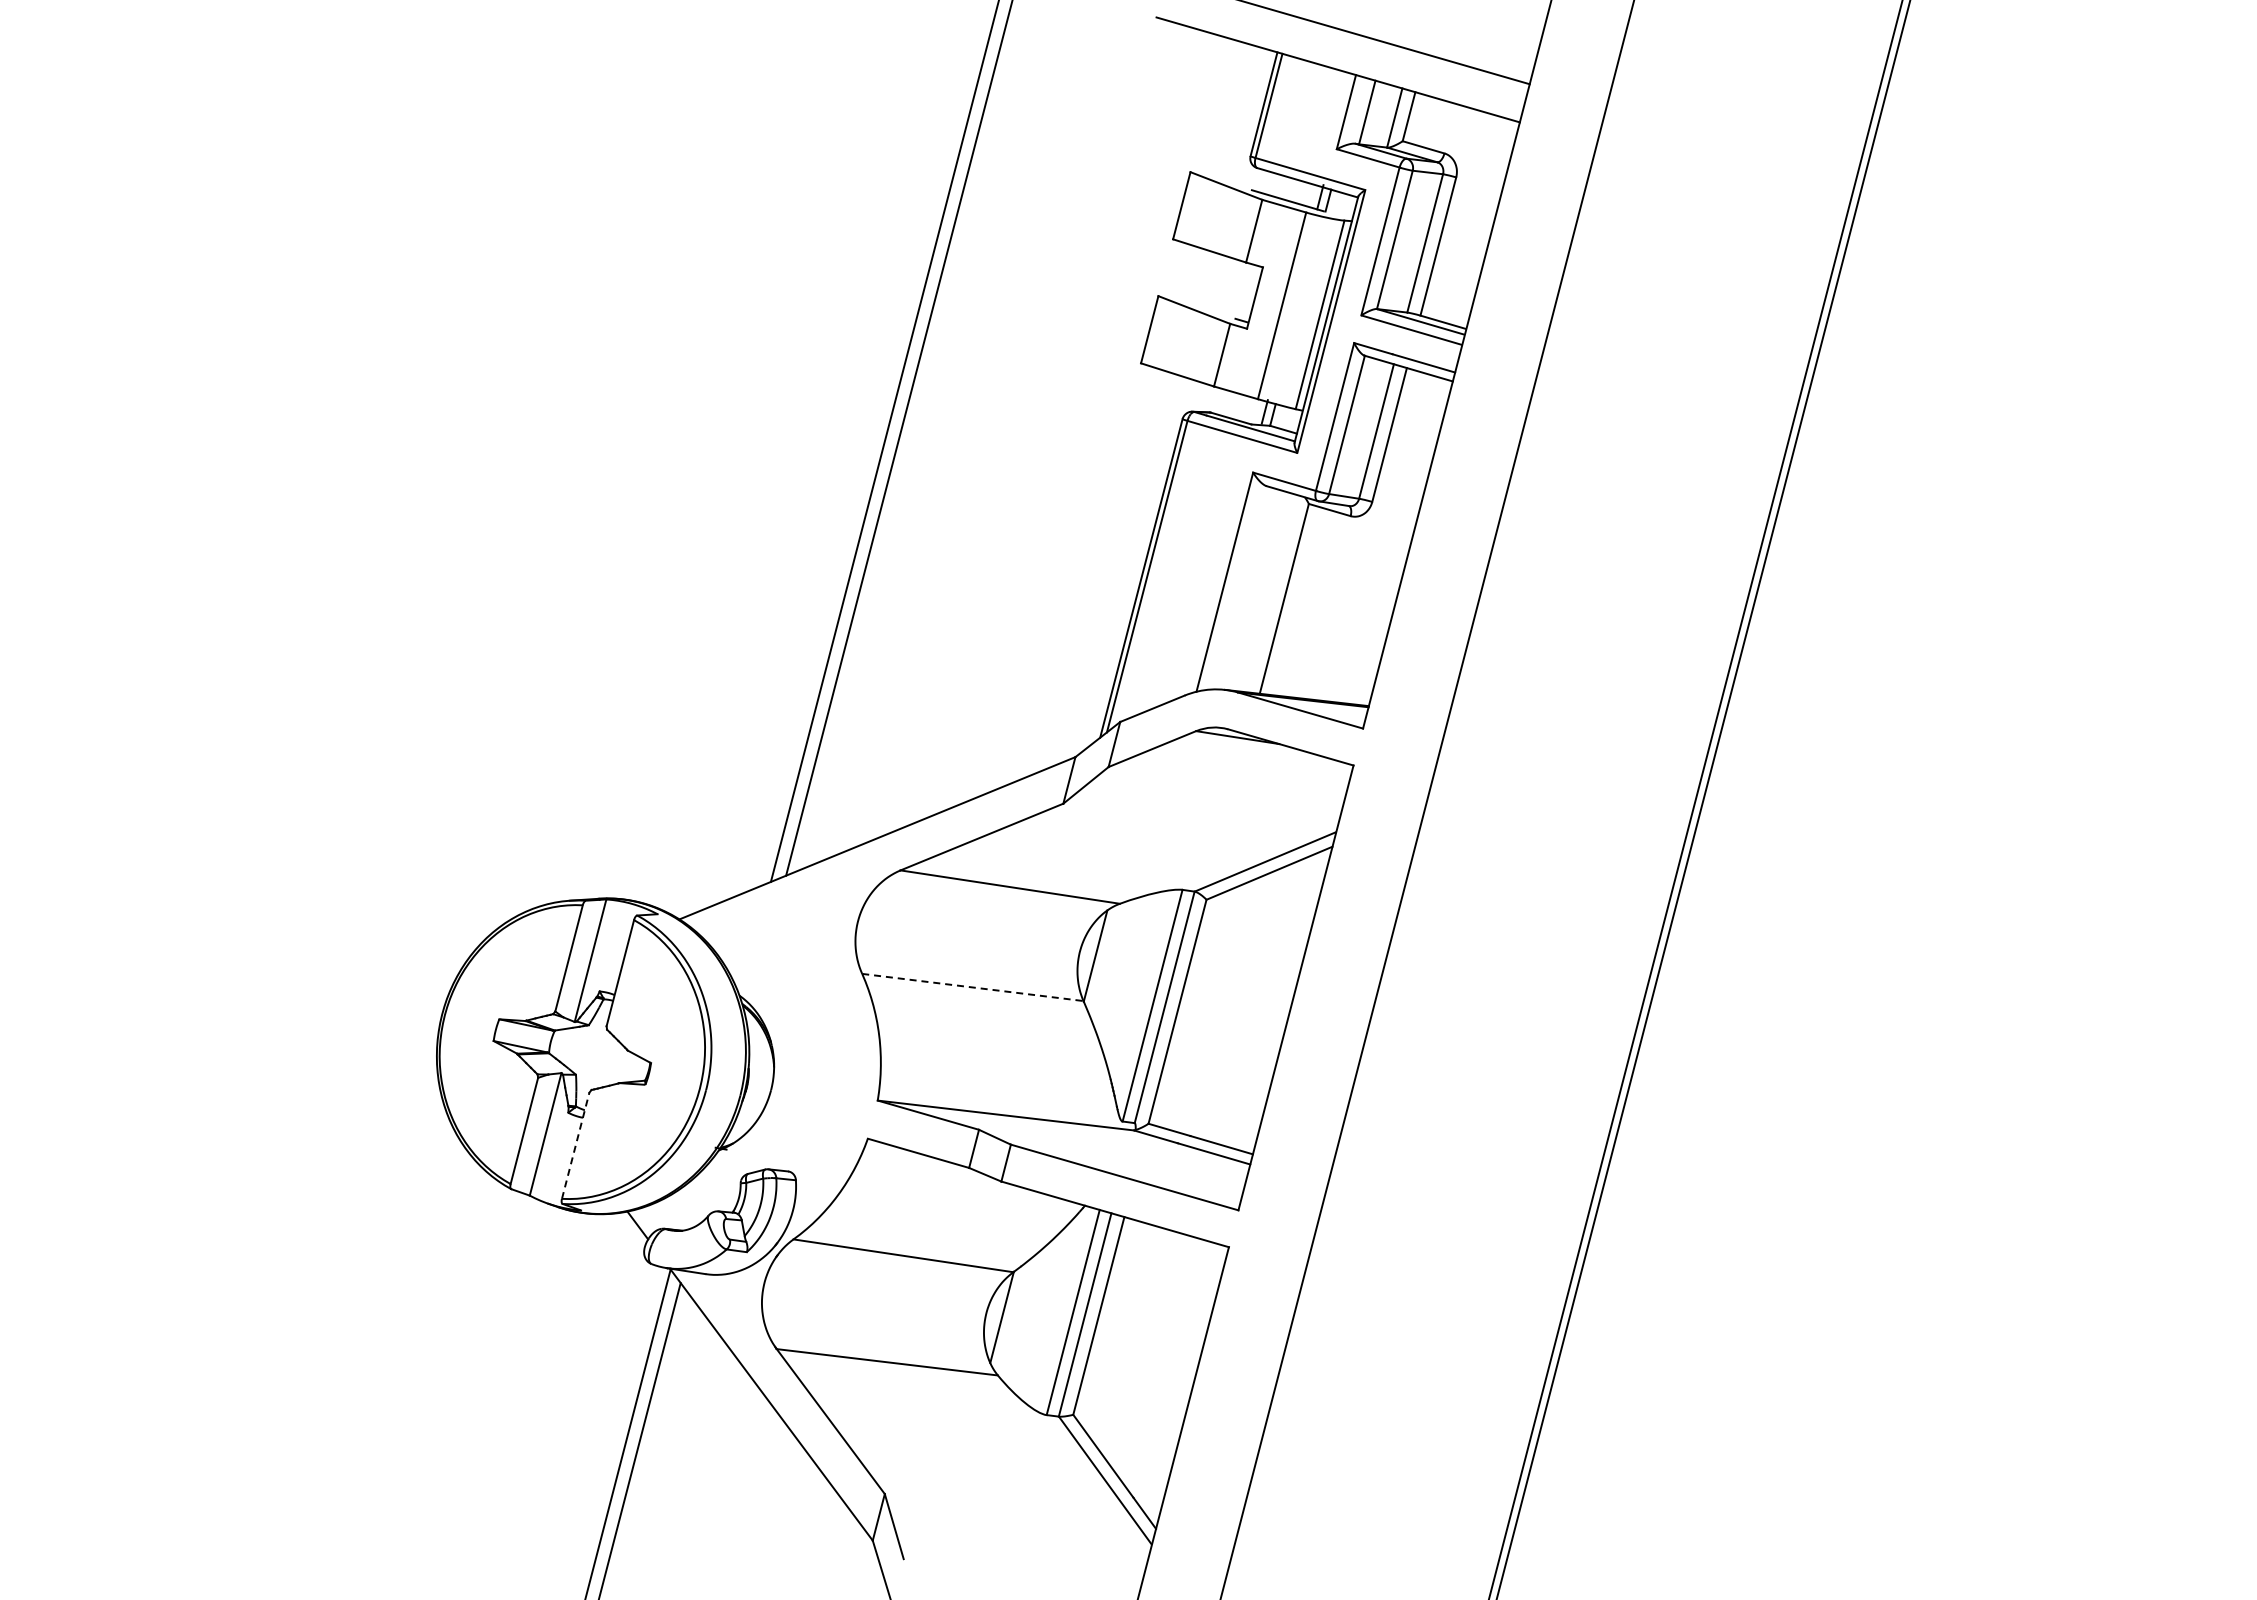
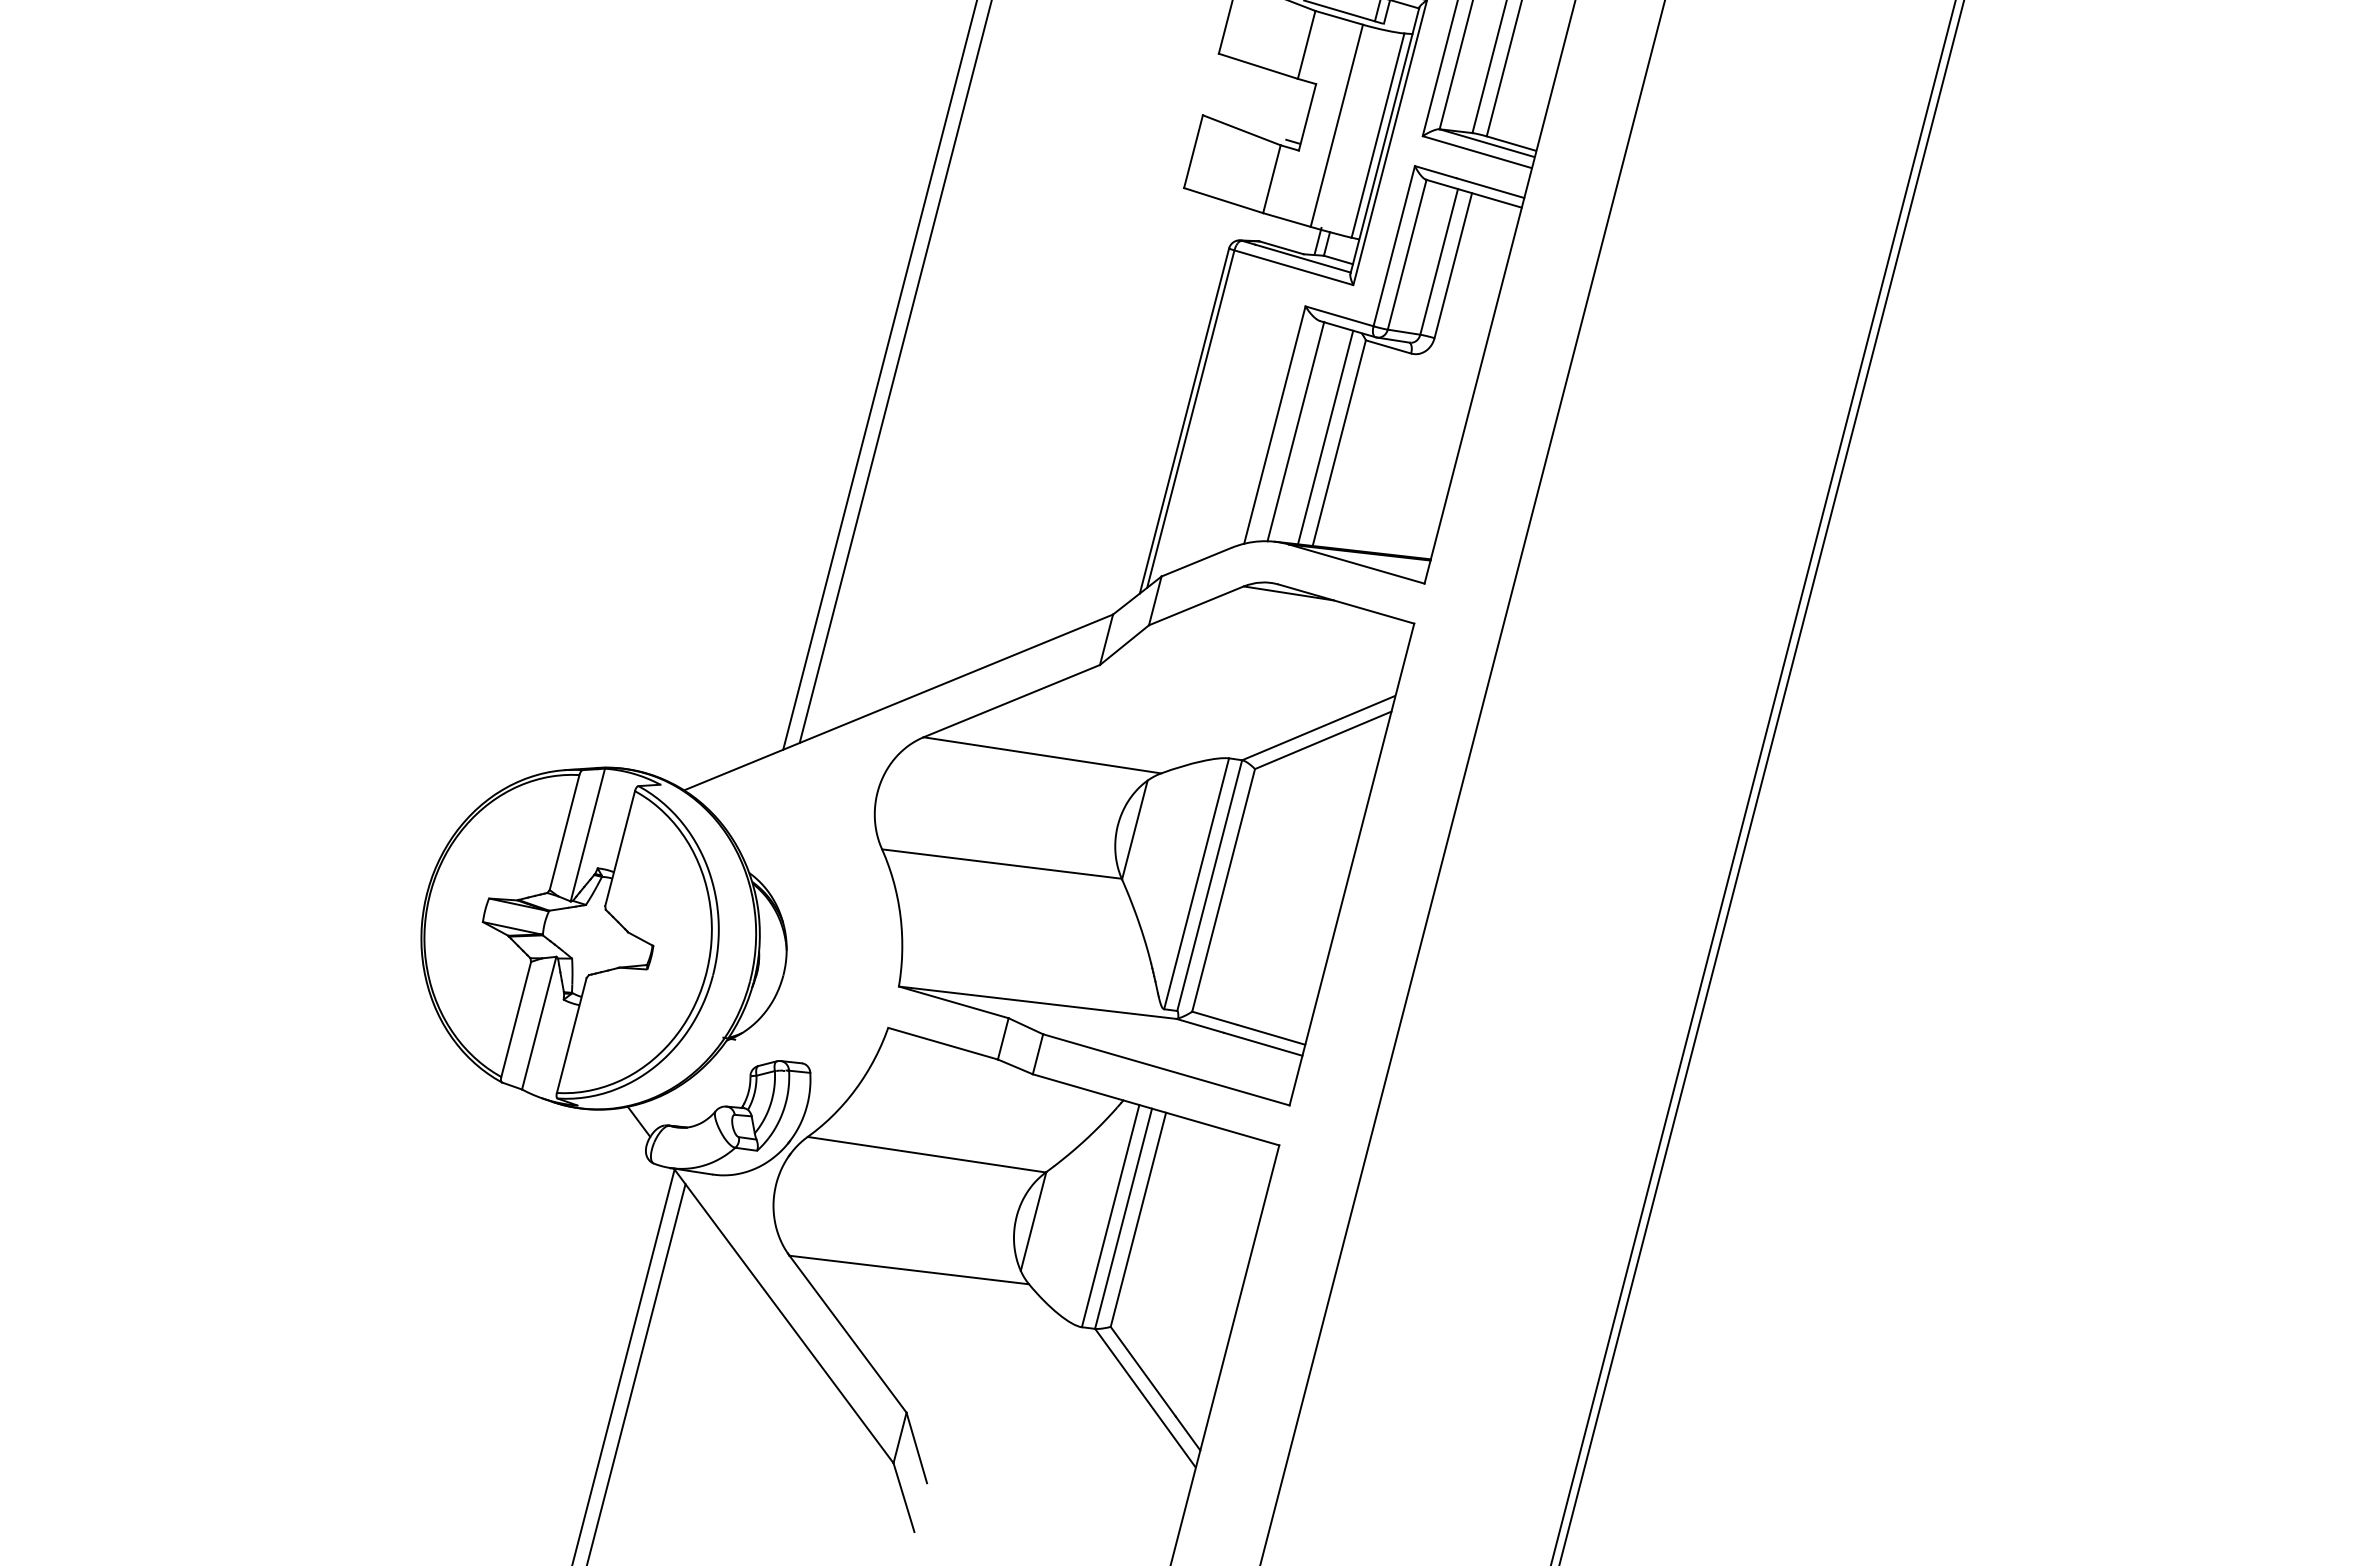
line: (1244, 587) -> (1296, 430), added
line: (1271, 593) -> (1325, 437), added
line: (973, 987) -> (1002, 864), dashed -> solid
line: (575, 1145) -> (571, 1035), dashed -> solid

